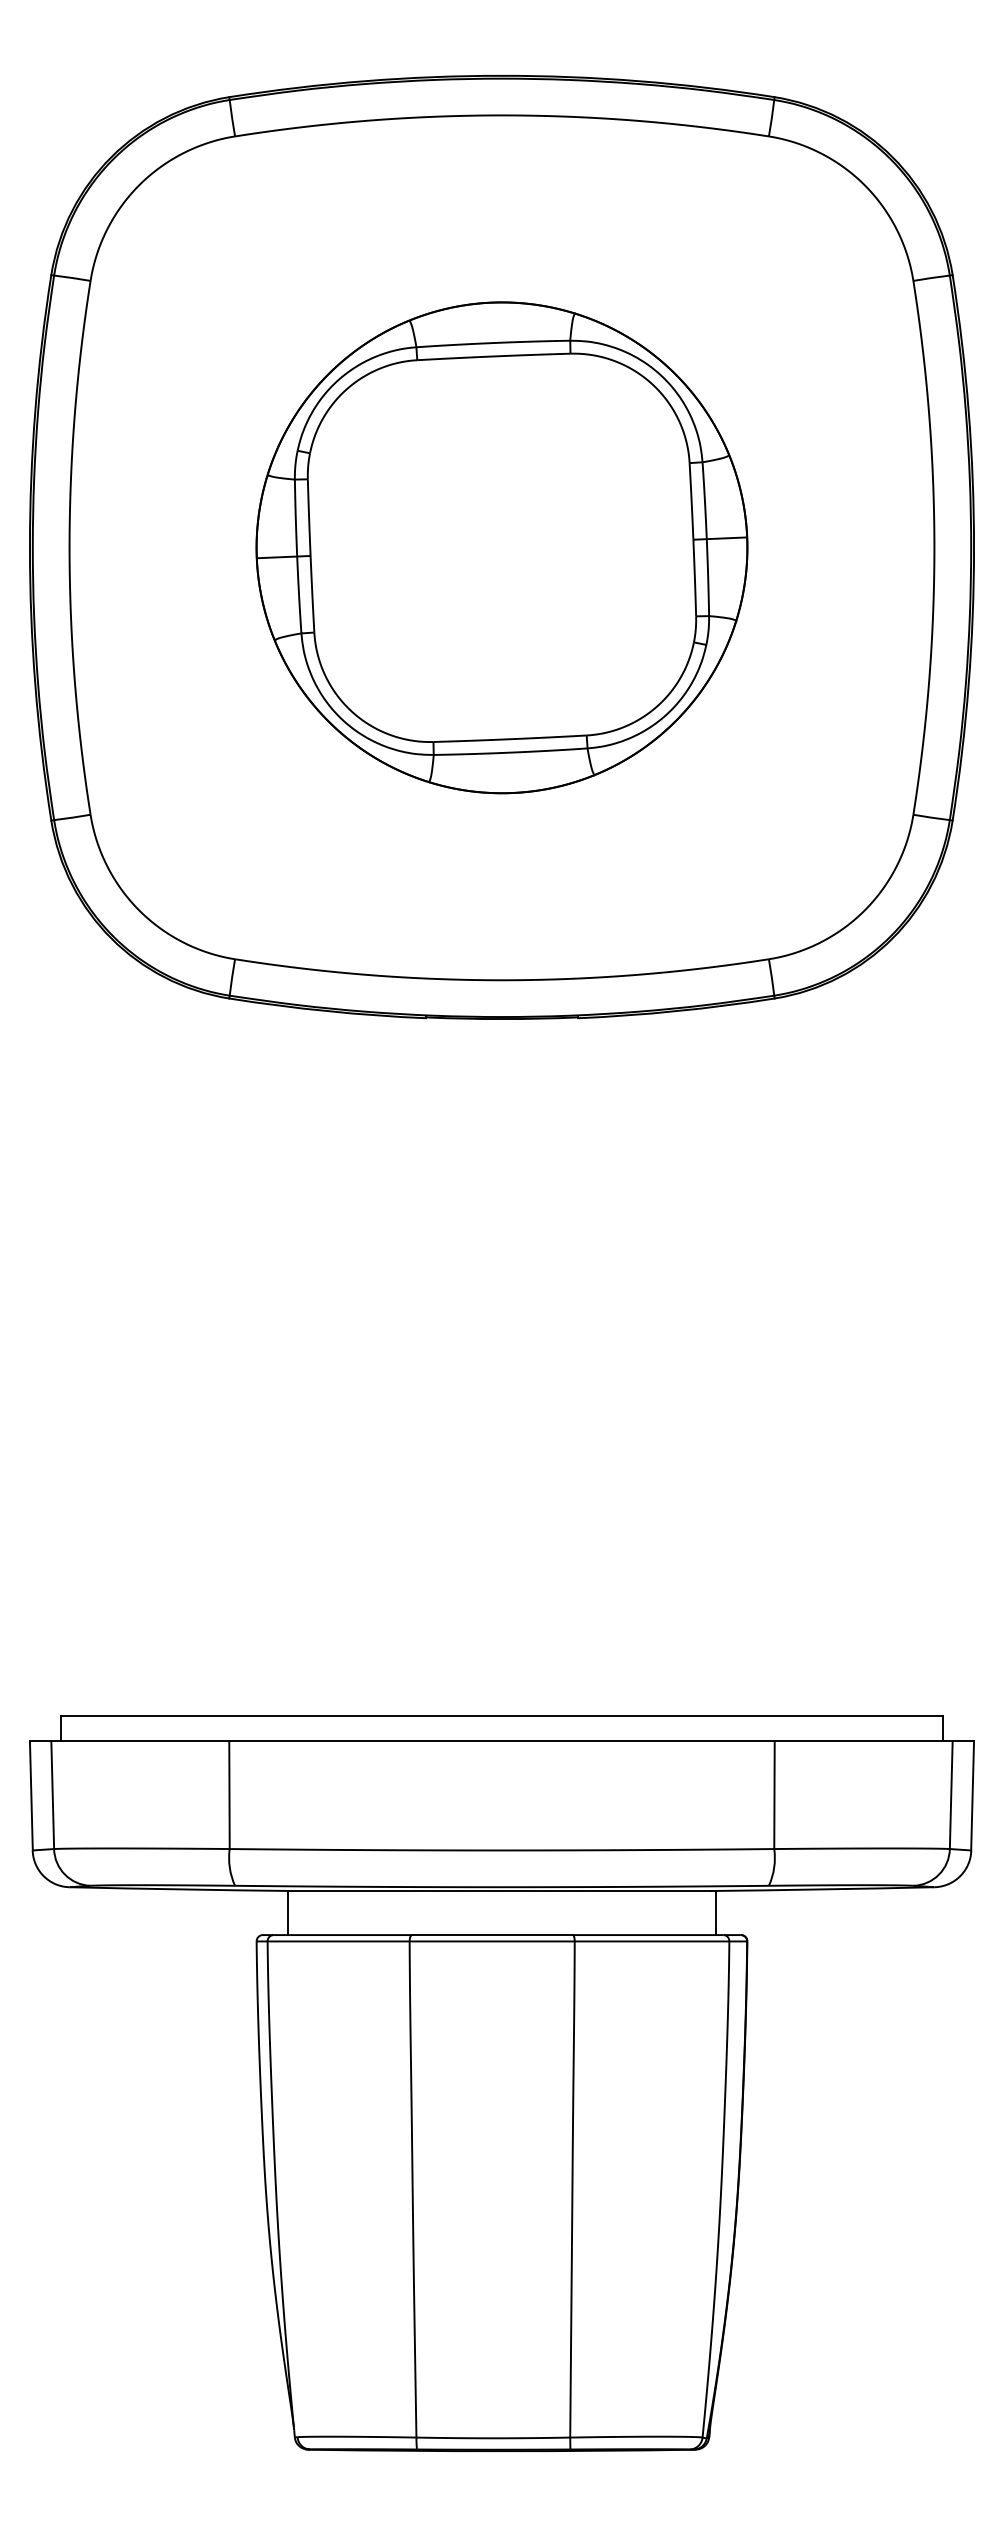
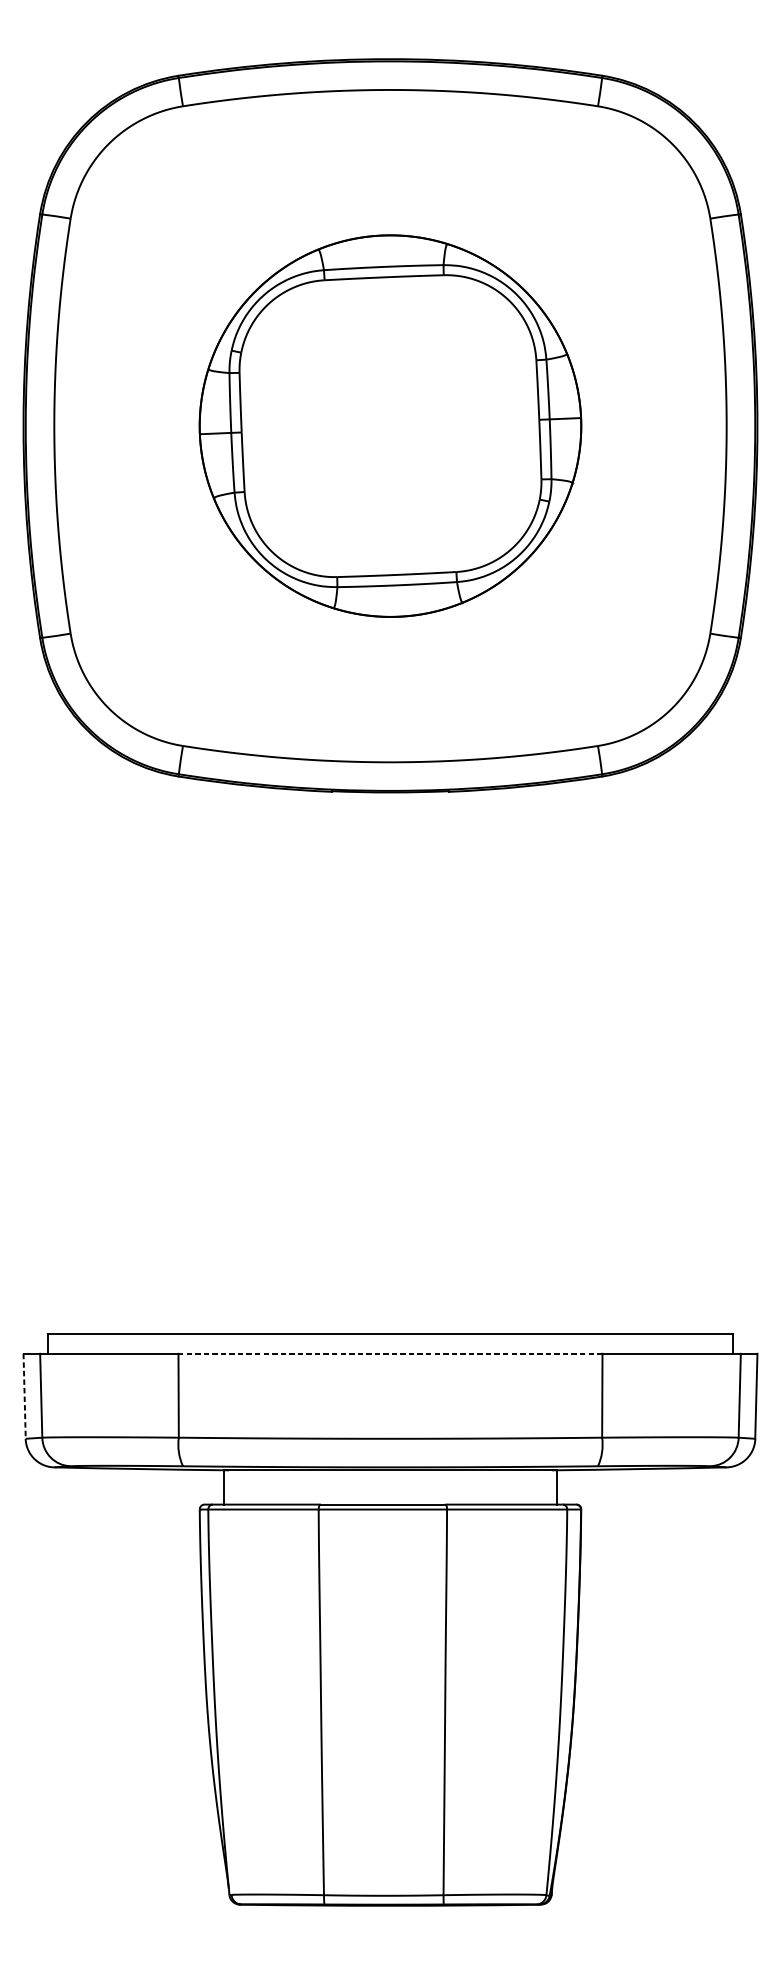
line: (501, 1741) -> (390, 1354), solid -> dashed
line: (31, 1795) -> (24, 1396), solid -> dashed

